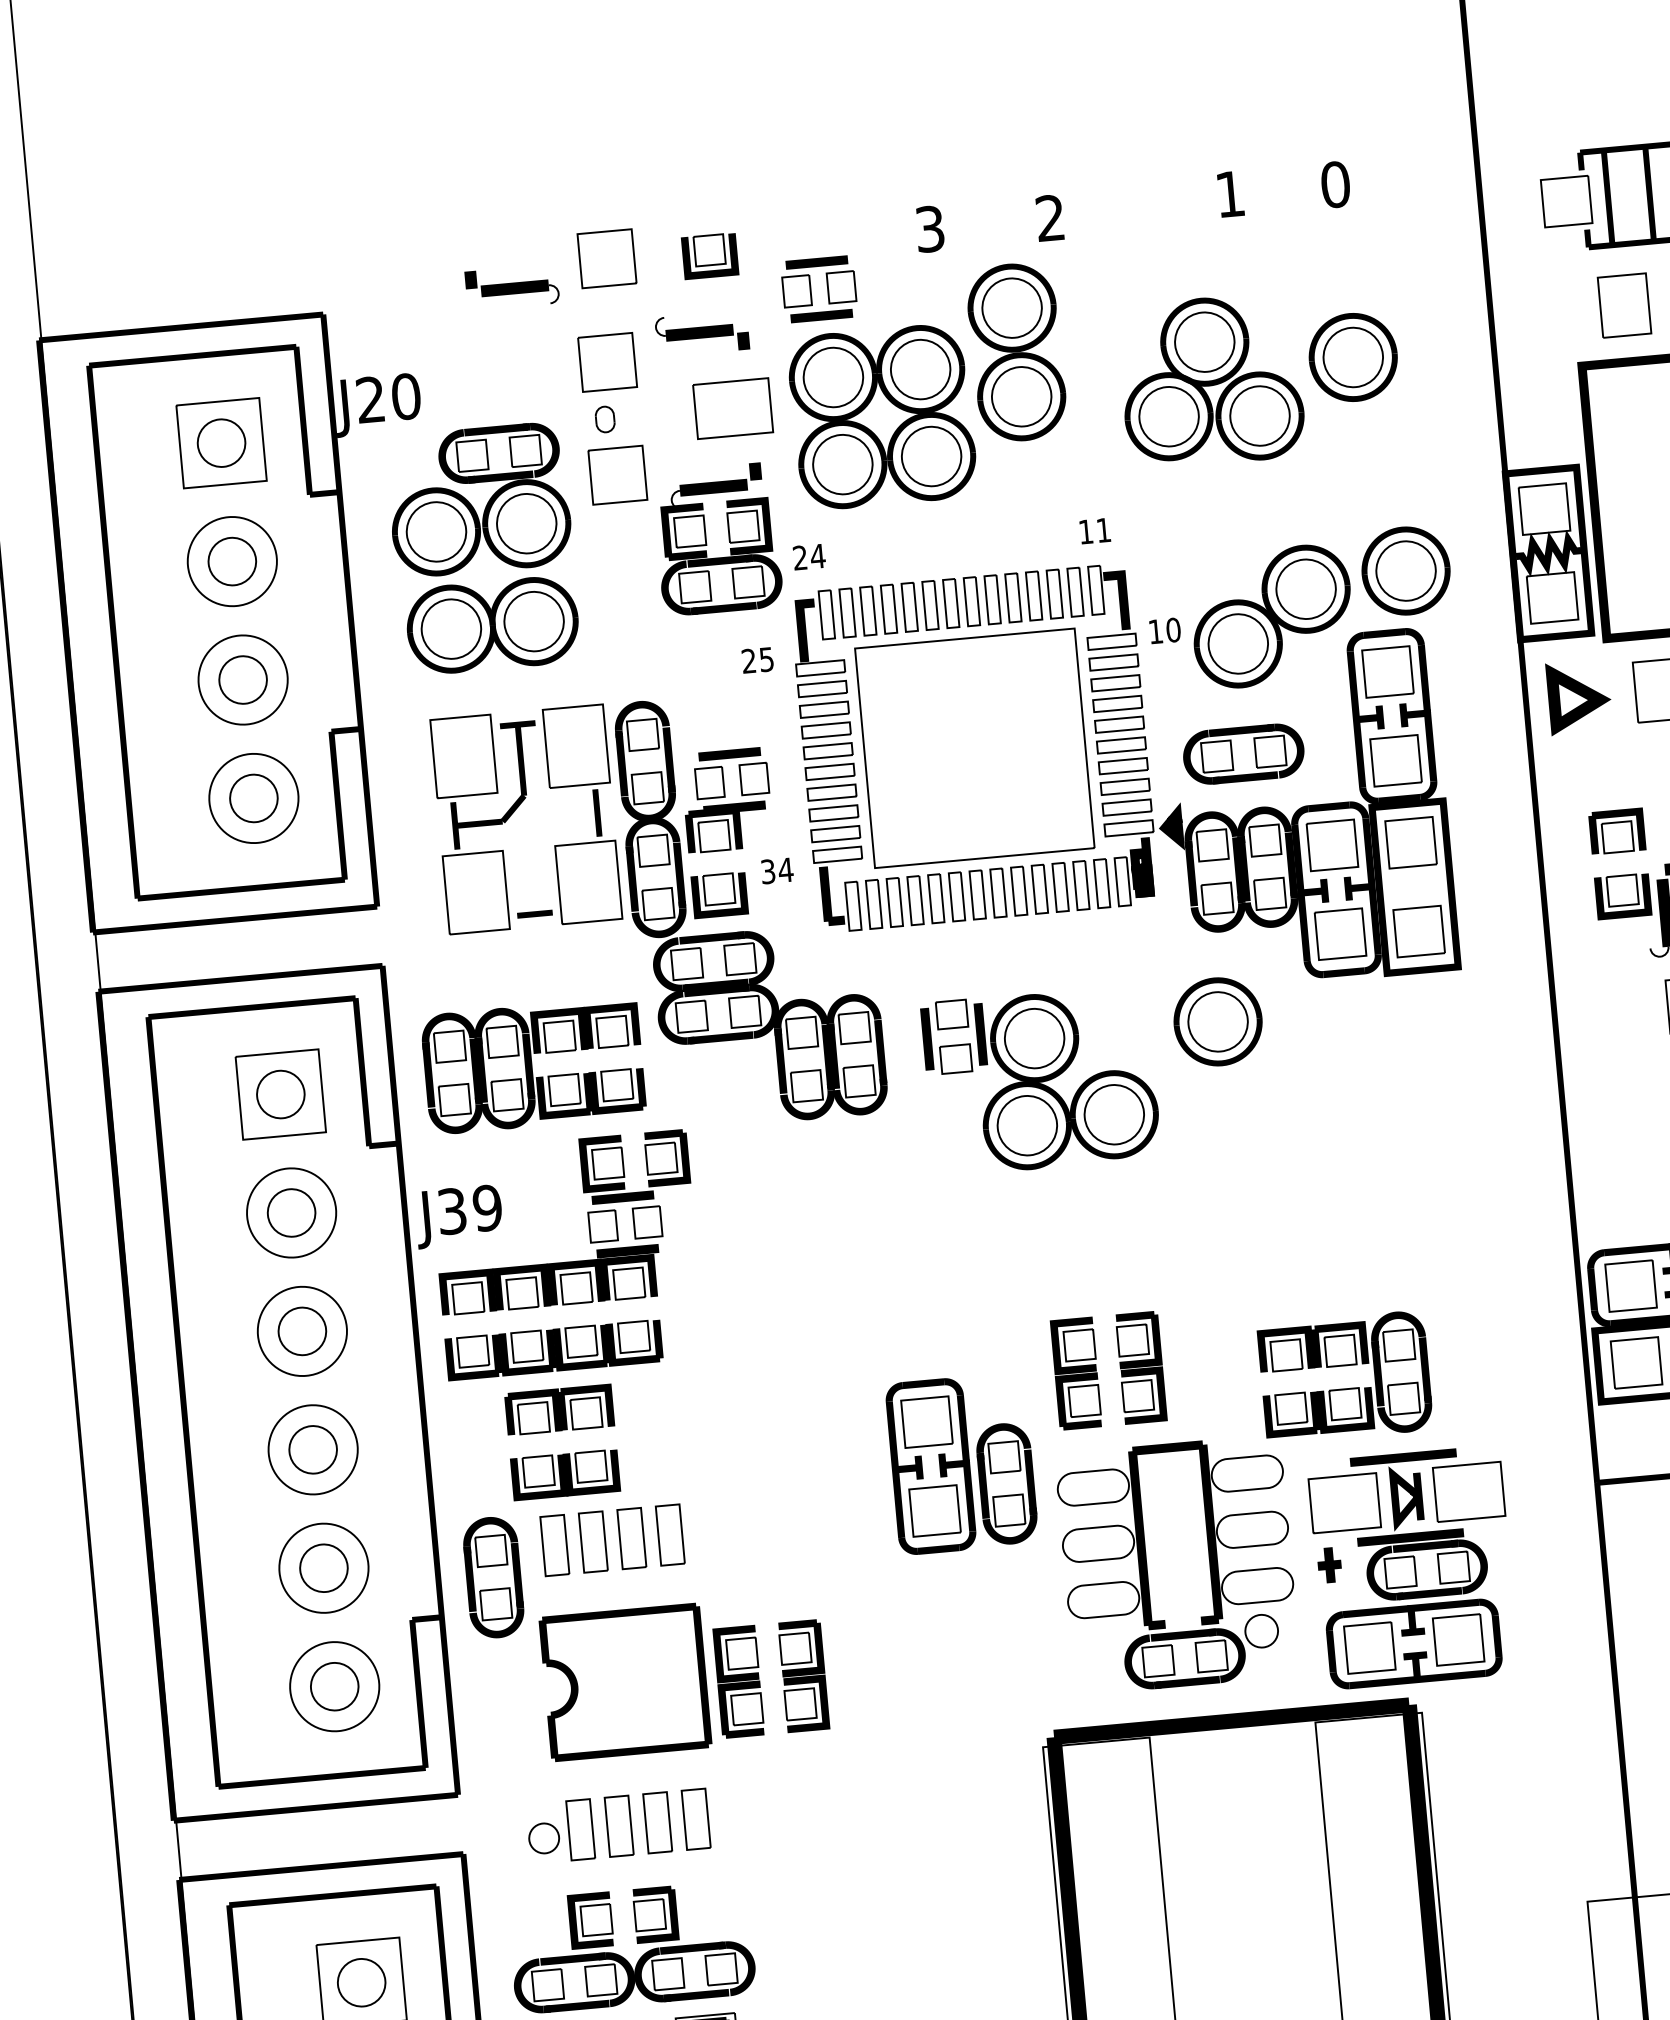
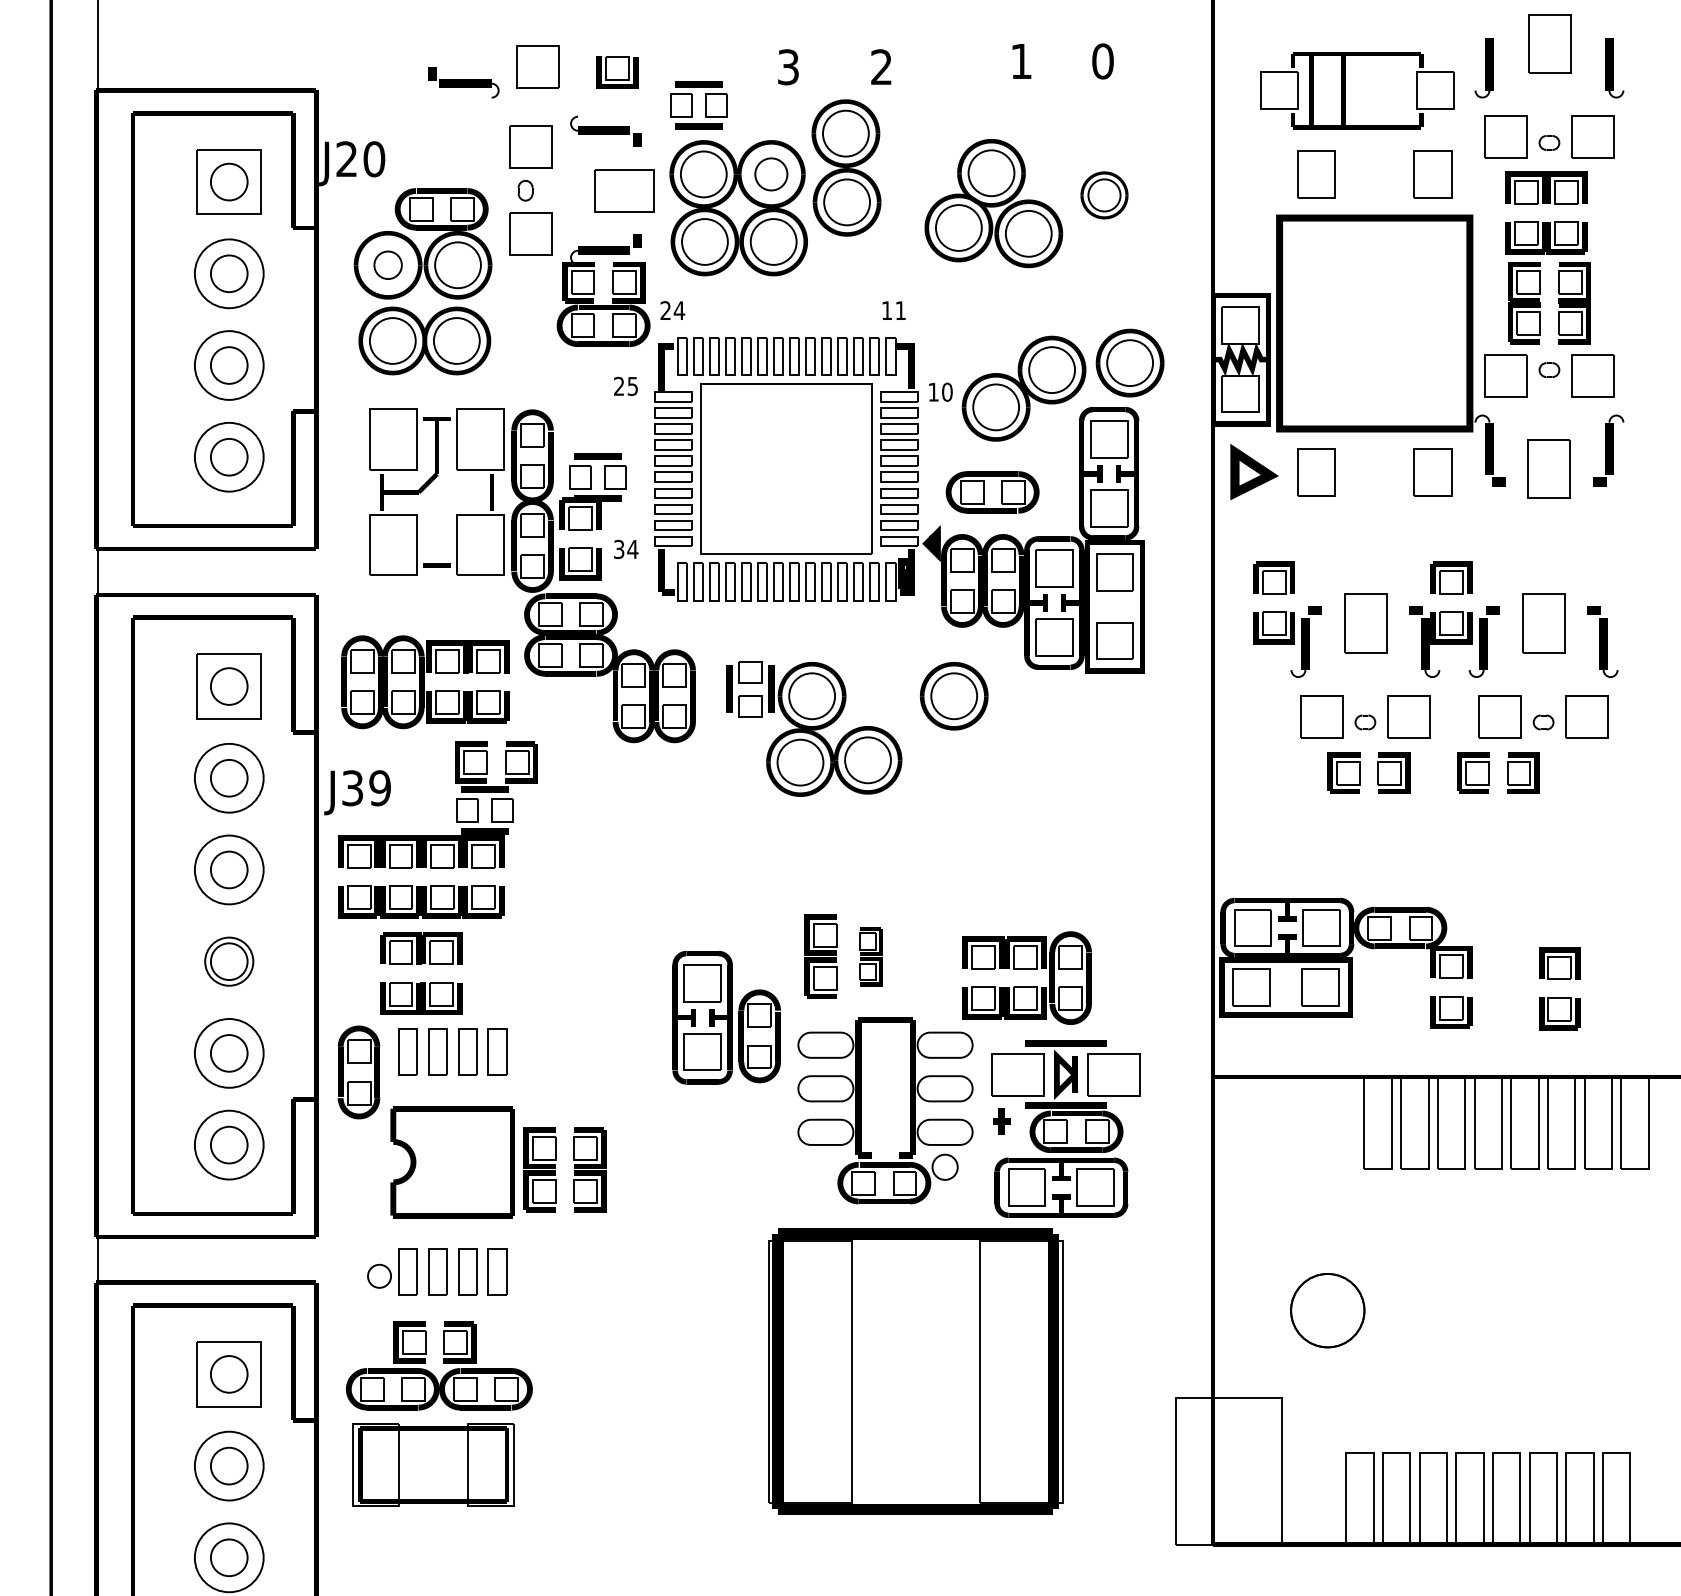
part: (1353, 357) -> (1104, 195), size x0.7
circle: (920, 369) -> (771, 174), size x0.7
circle: (436, 532) -> (388, 265), size x0.6
part: (1140, 1367) -> (870, 956), size x0.7
circle: (312, 1449) -> (228, 961), size x0.7

